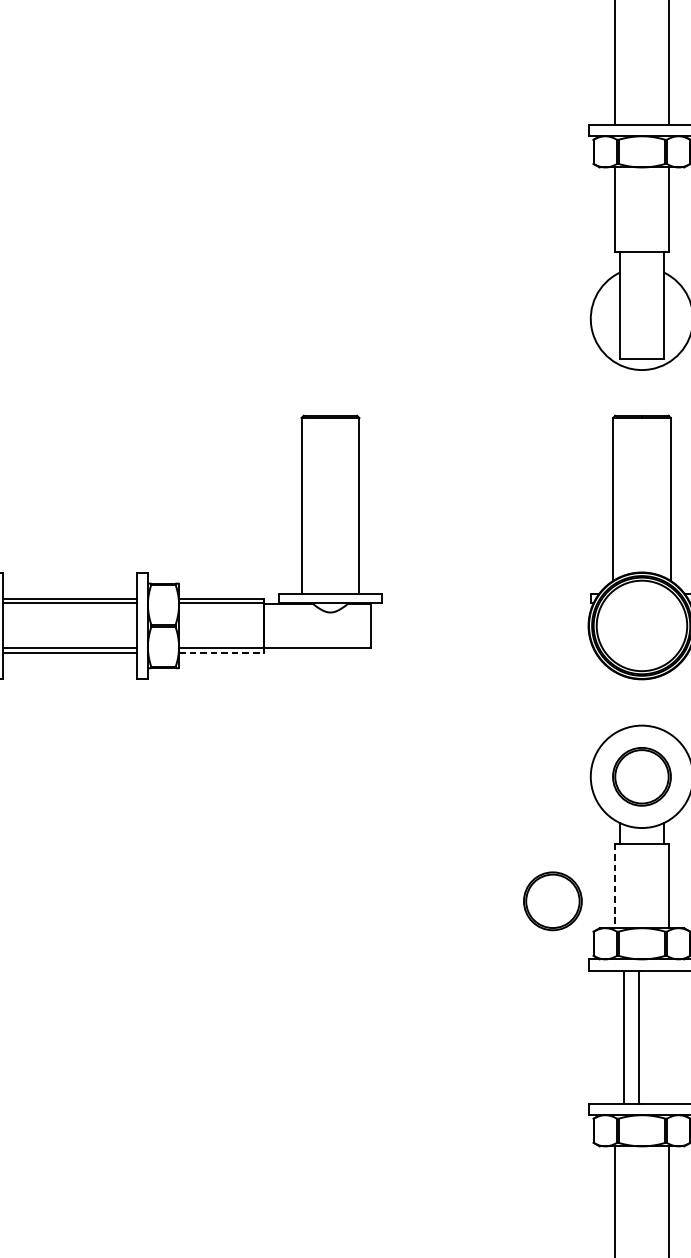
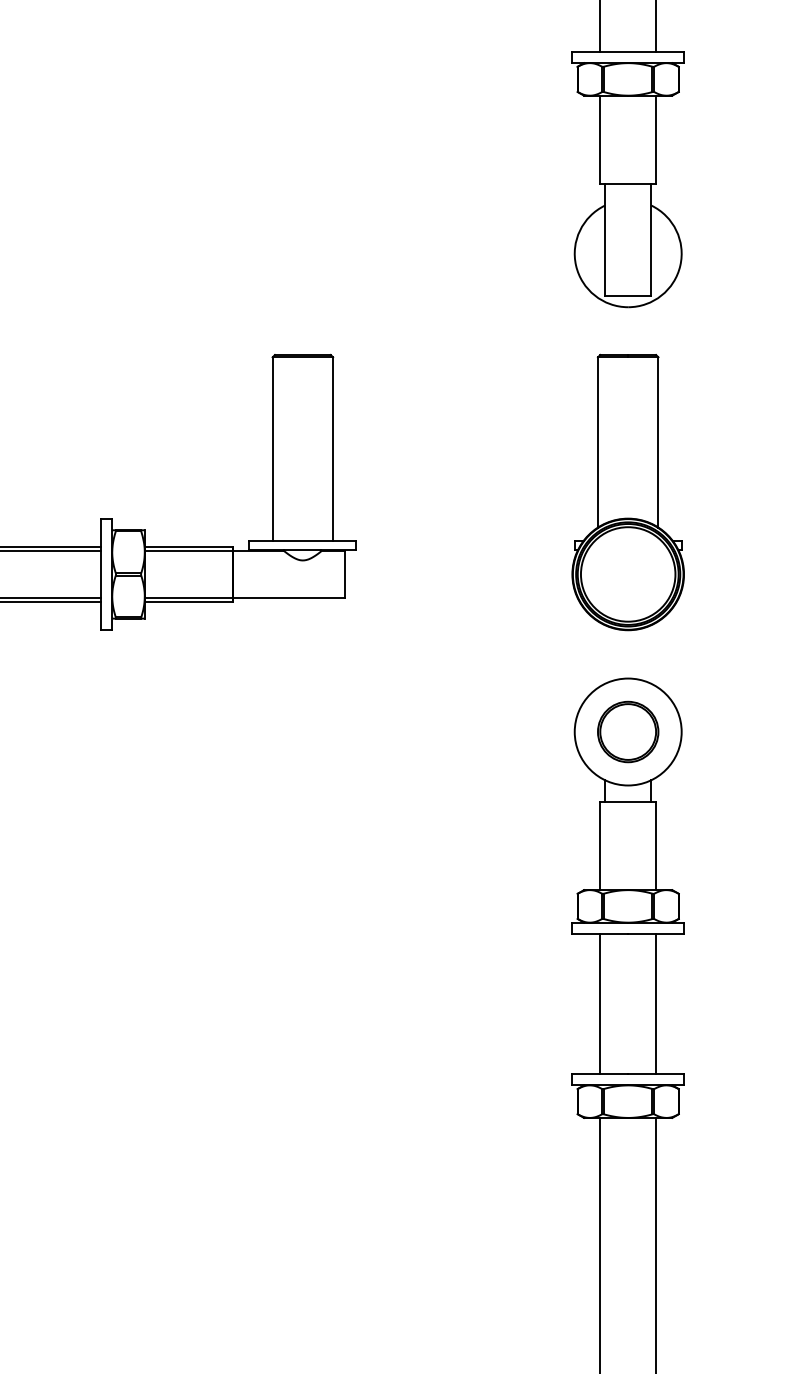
line: (221, 652) -> (189, 602), dashed -> solid
line: (615, 886) -> (600, 846), dashed -> solid
part: (553, 900) -> (535, 861), removed
line: (624, 1036) -> (656, 1003), moved
line: (639, 1036) -> (600, 1003), moved

